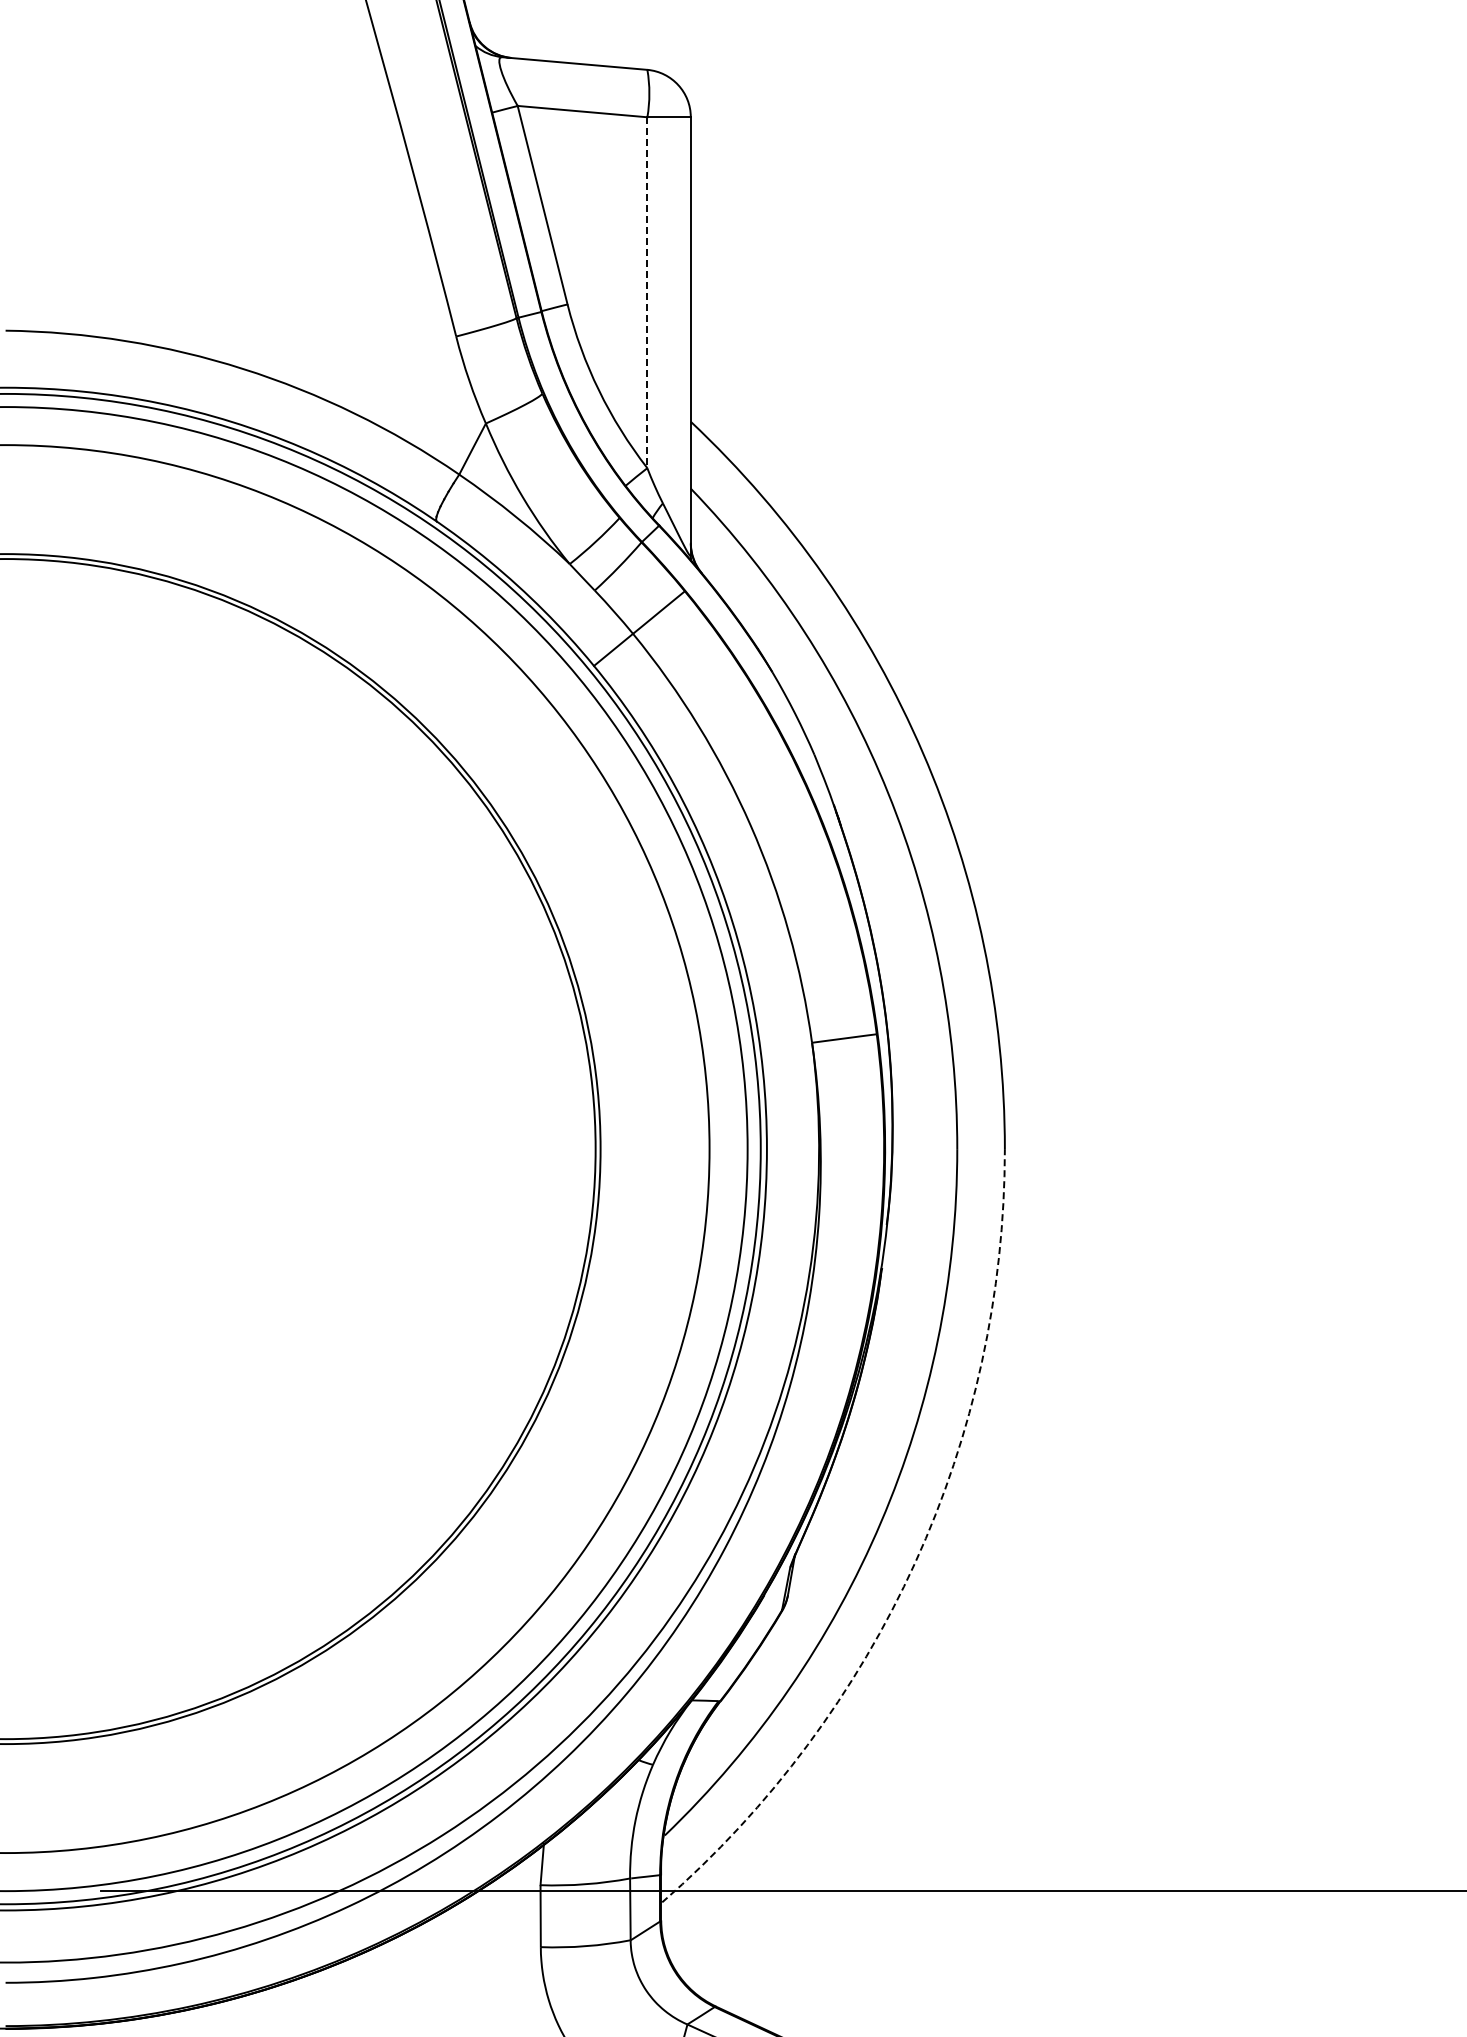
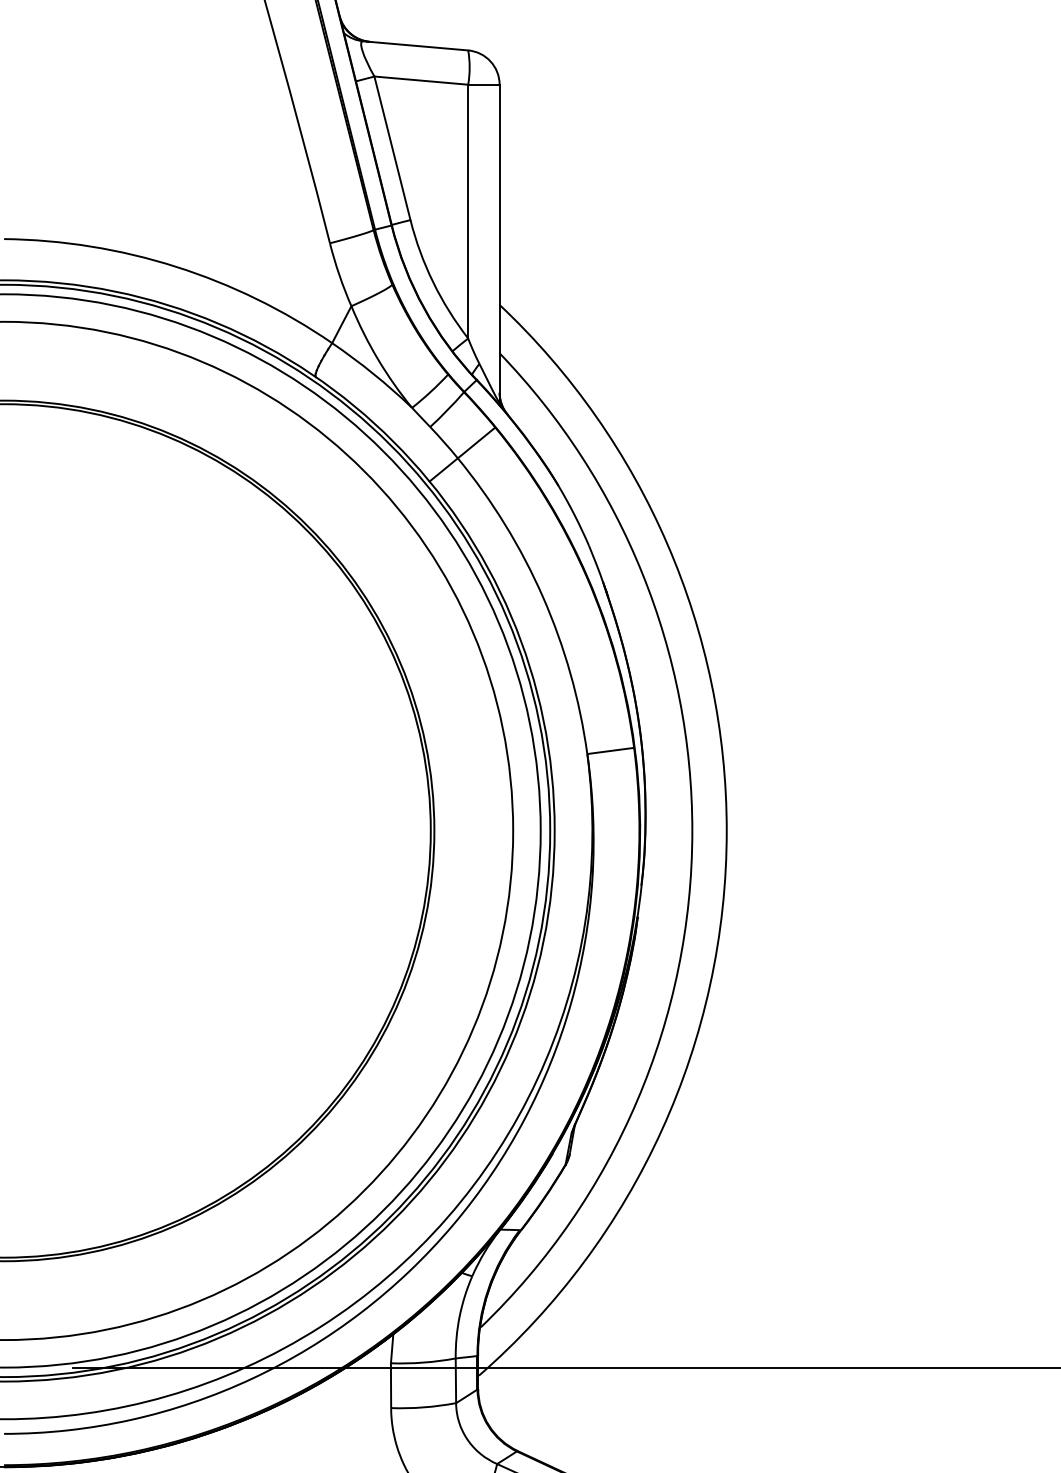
line: (647, 293) -> (468, 212), dashed -> solid
arc: (915, 1562) -> (662, 1129), dashed -> solid

